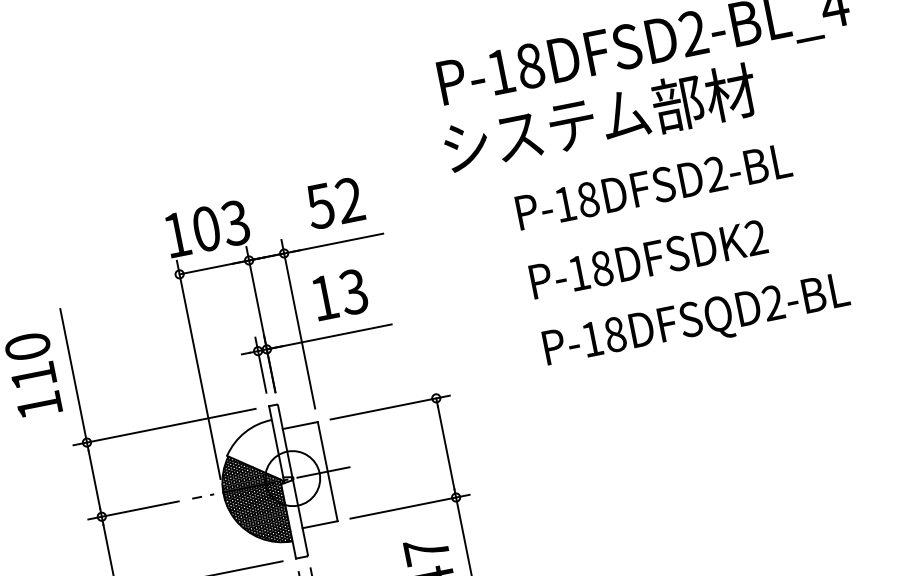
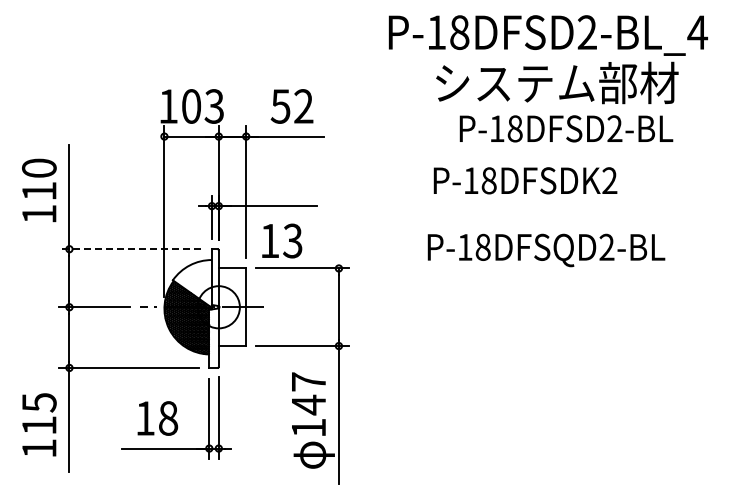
text: (600, 118) -> (557, 82), moved
text: (653, 186) -> (566, 128), moved
text: (648, 258) -> (525, 180), moved
text: (340, 293) -> (282, 240), moved
line: (163, 427) -> (129, 249), solid -> dashed

